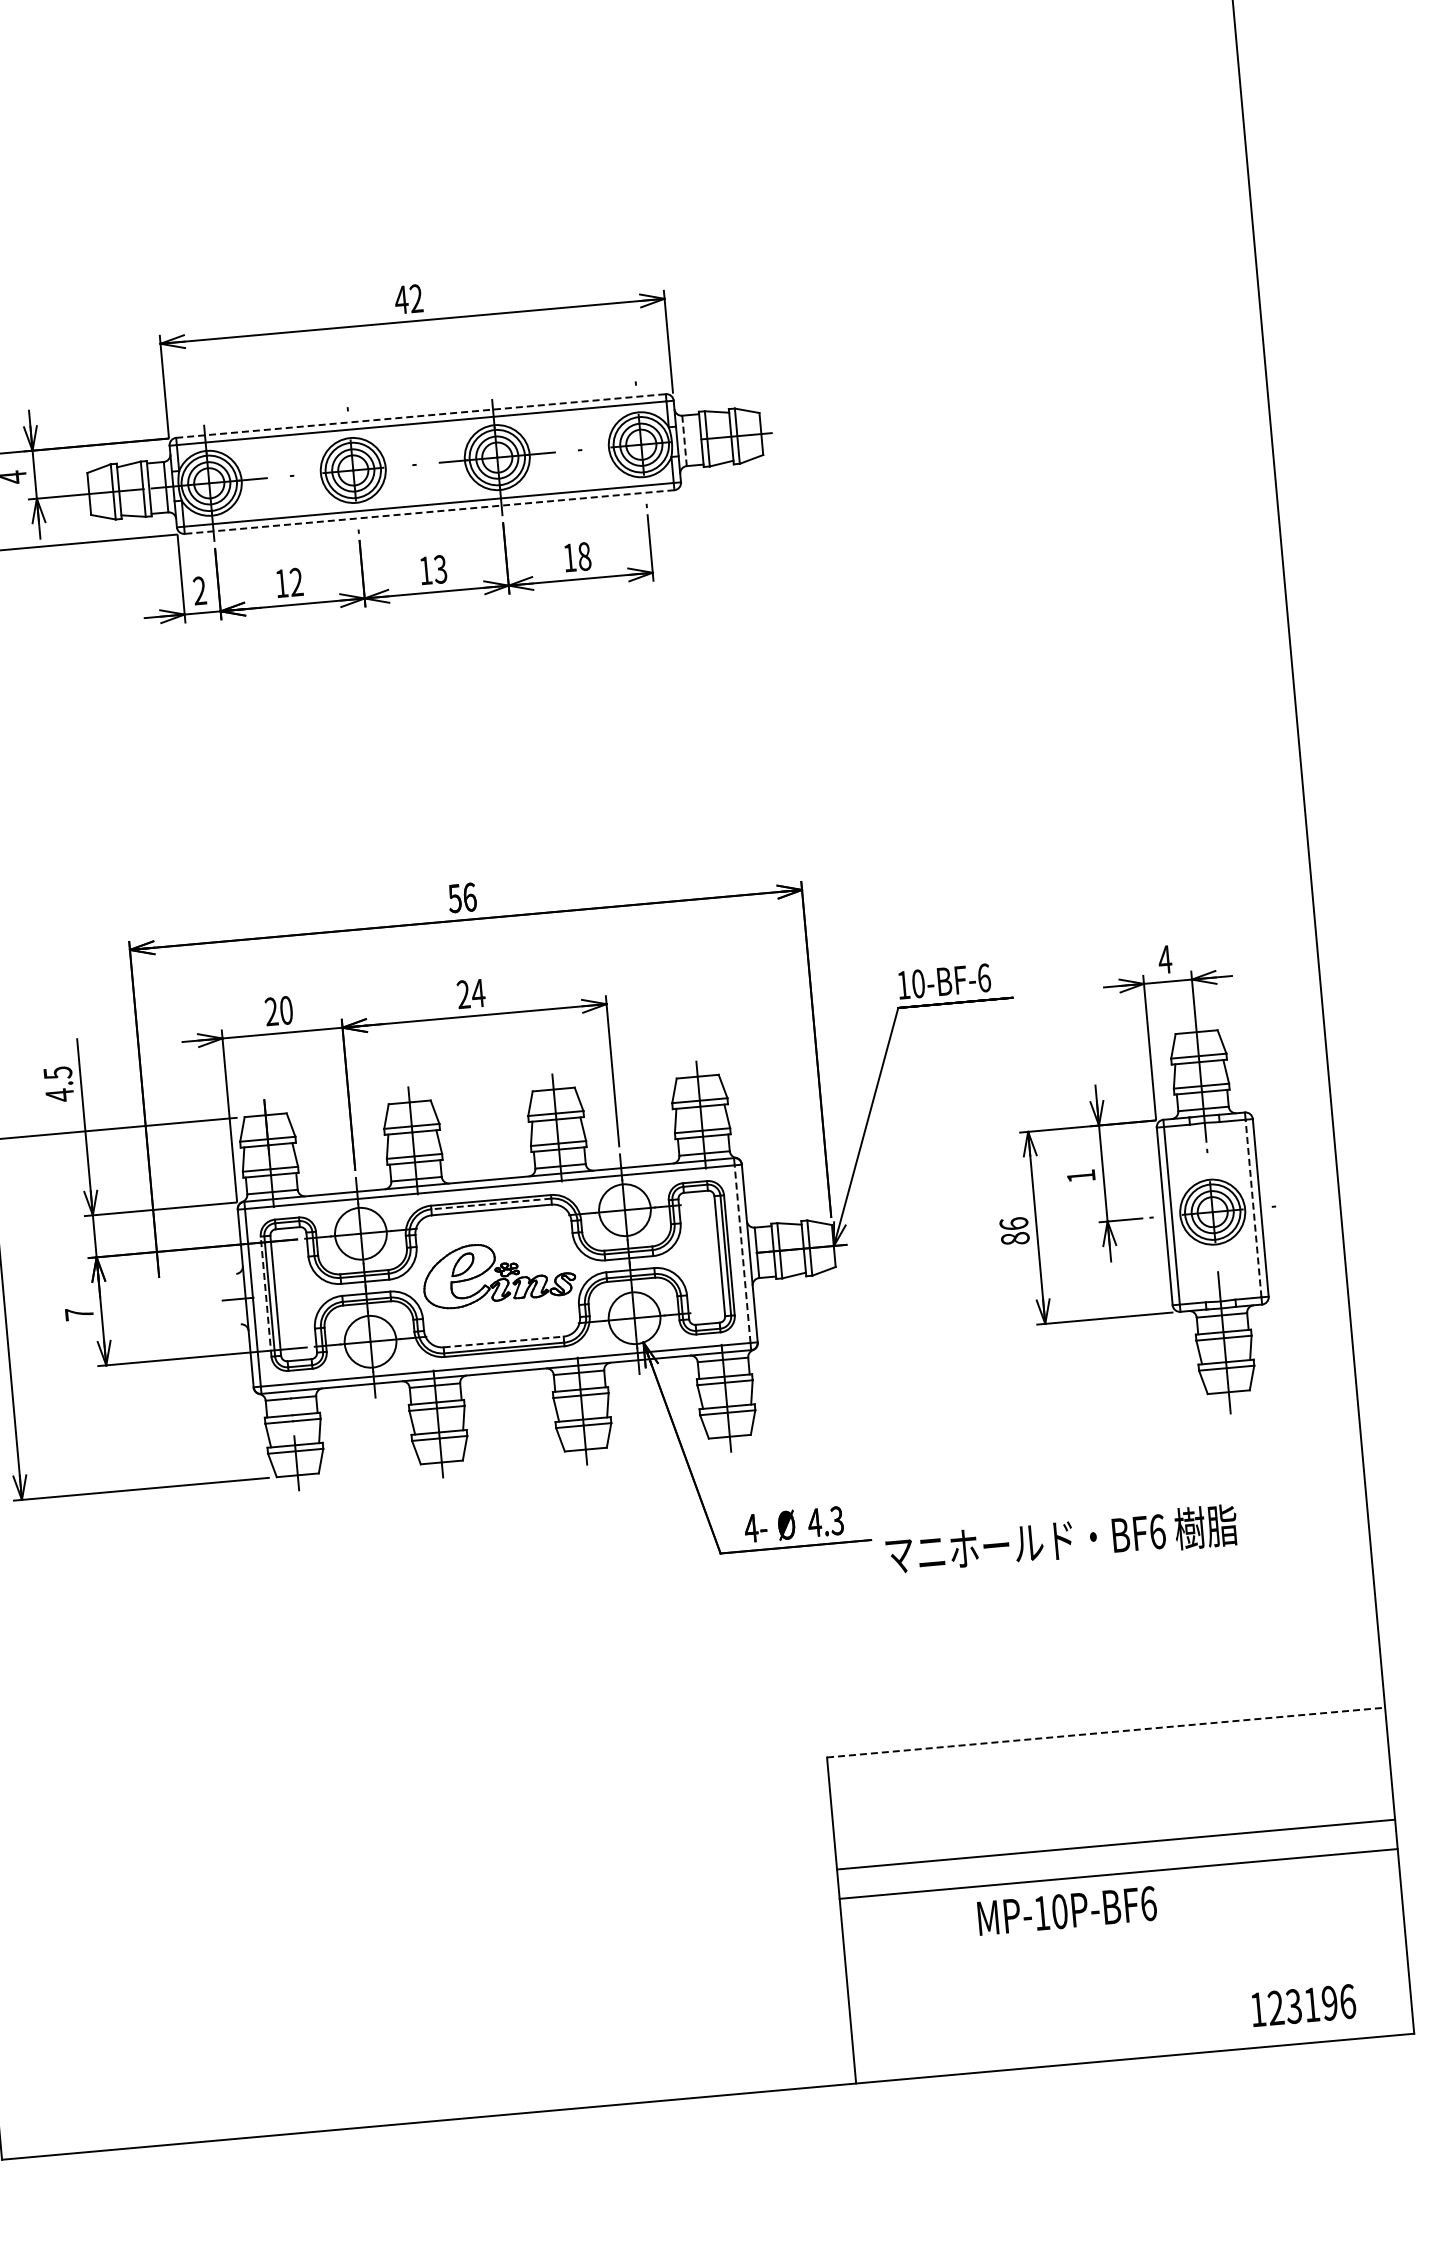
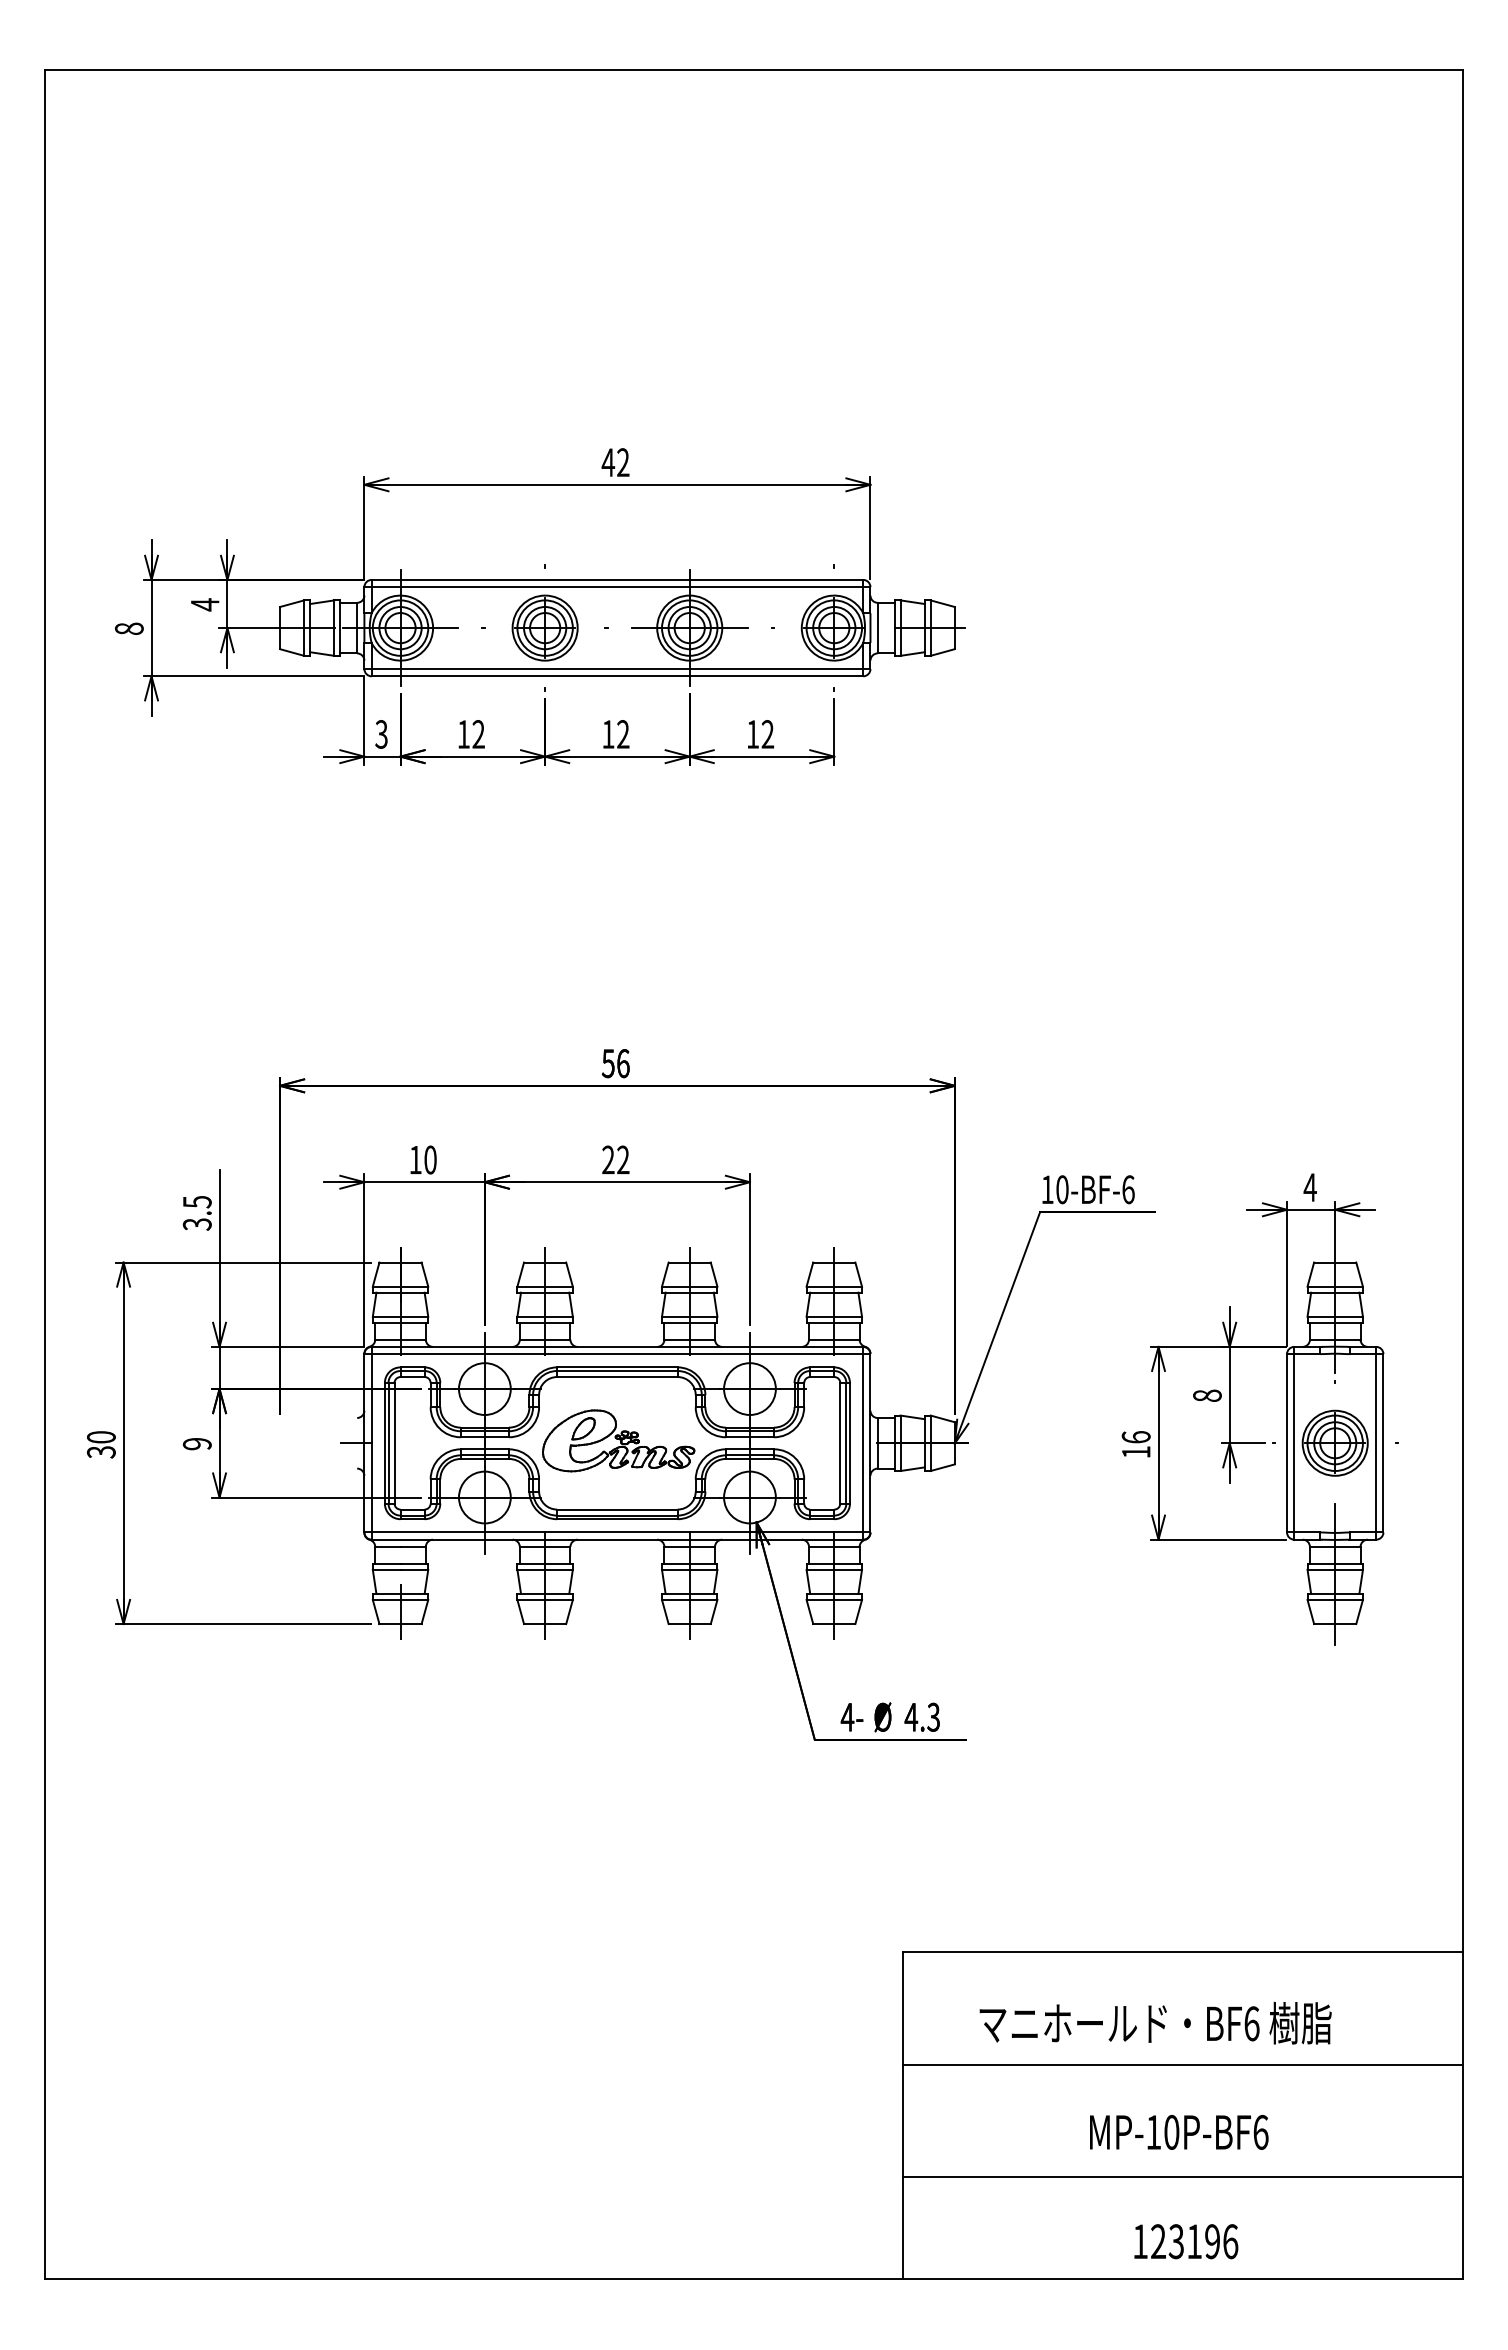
line: (421, 415) -> (617, 579), dashed -> solid
line: (684, 441) -> (877, 628), dashed -> solid
line: (429, 512) -> (617, 676), dashed -> solid
text: (584, 556) -> (767, 734), 18 -> 12
text: (440, 569) -> (623, 734), 13 -> 12
text: (199, 590) -> (381, 734), 2 -> 3
text: (477, 992) -> (622, 1159), 24 -> 22
text: (271, 1011) -> (415, 1159), 20 -> 10
text: (59, 1095) -> (196, 1224), 4.5 -> 3.5
text: (1081, 1175) -> (1207, 1395), 1 -> 8
line: (490, 1204) -> (616, 1371), dashed -> solid
line: (1253, 1207) -> (1376, 1442), dashed -> solid
text: (1014, 1239) -> (1135, 1452), 86 -> 16
line: (742, 1253) -> (863, 1442), dashed -> solid
line: (265, 1295) -> (384, 1442), dashed -> solid
text: (78, 1313) -> (196, 1443), 7 -> 9
line: (503, 1341) -> (617, 1509), dashed -> solid
text: (1061, 1540) -> (1155, 2023), moved
line: (1106, 1732) -> (1183, 1952), dashed -> solid
line: (1118, 1874) -> (1182, 2177), moved
text: (1067, 1910) -> (1179, 2131), moved
text: (1303, 2005) -> (1186, 2241), moved

